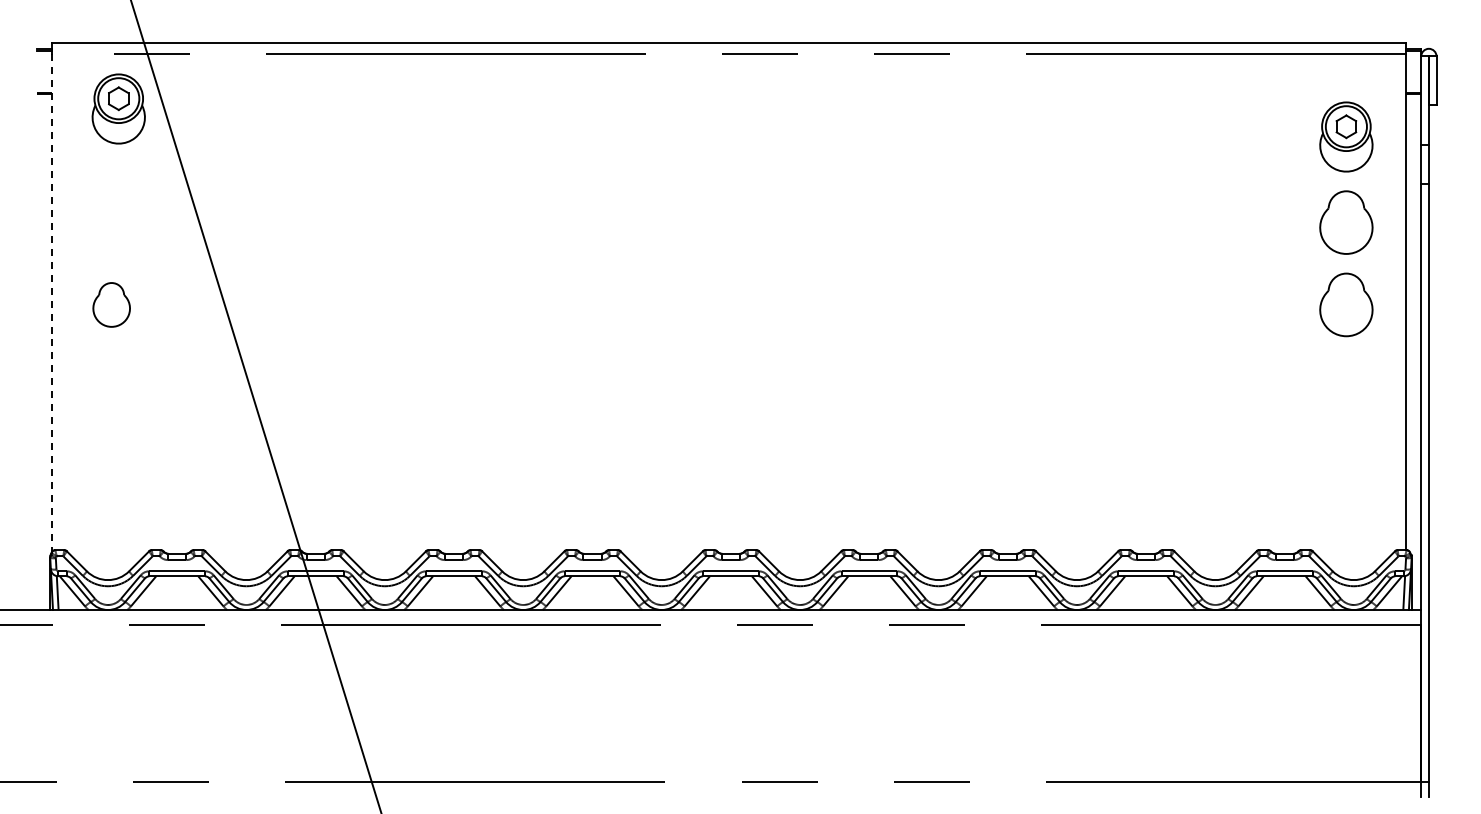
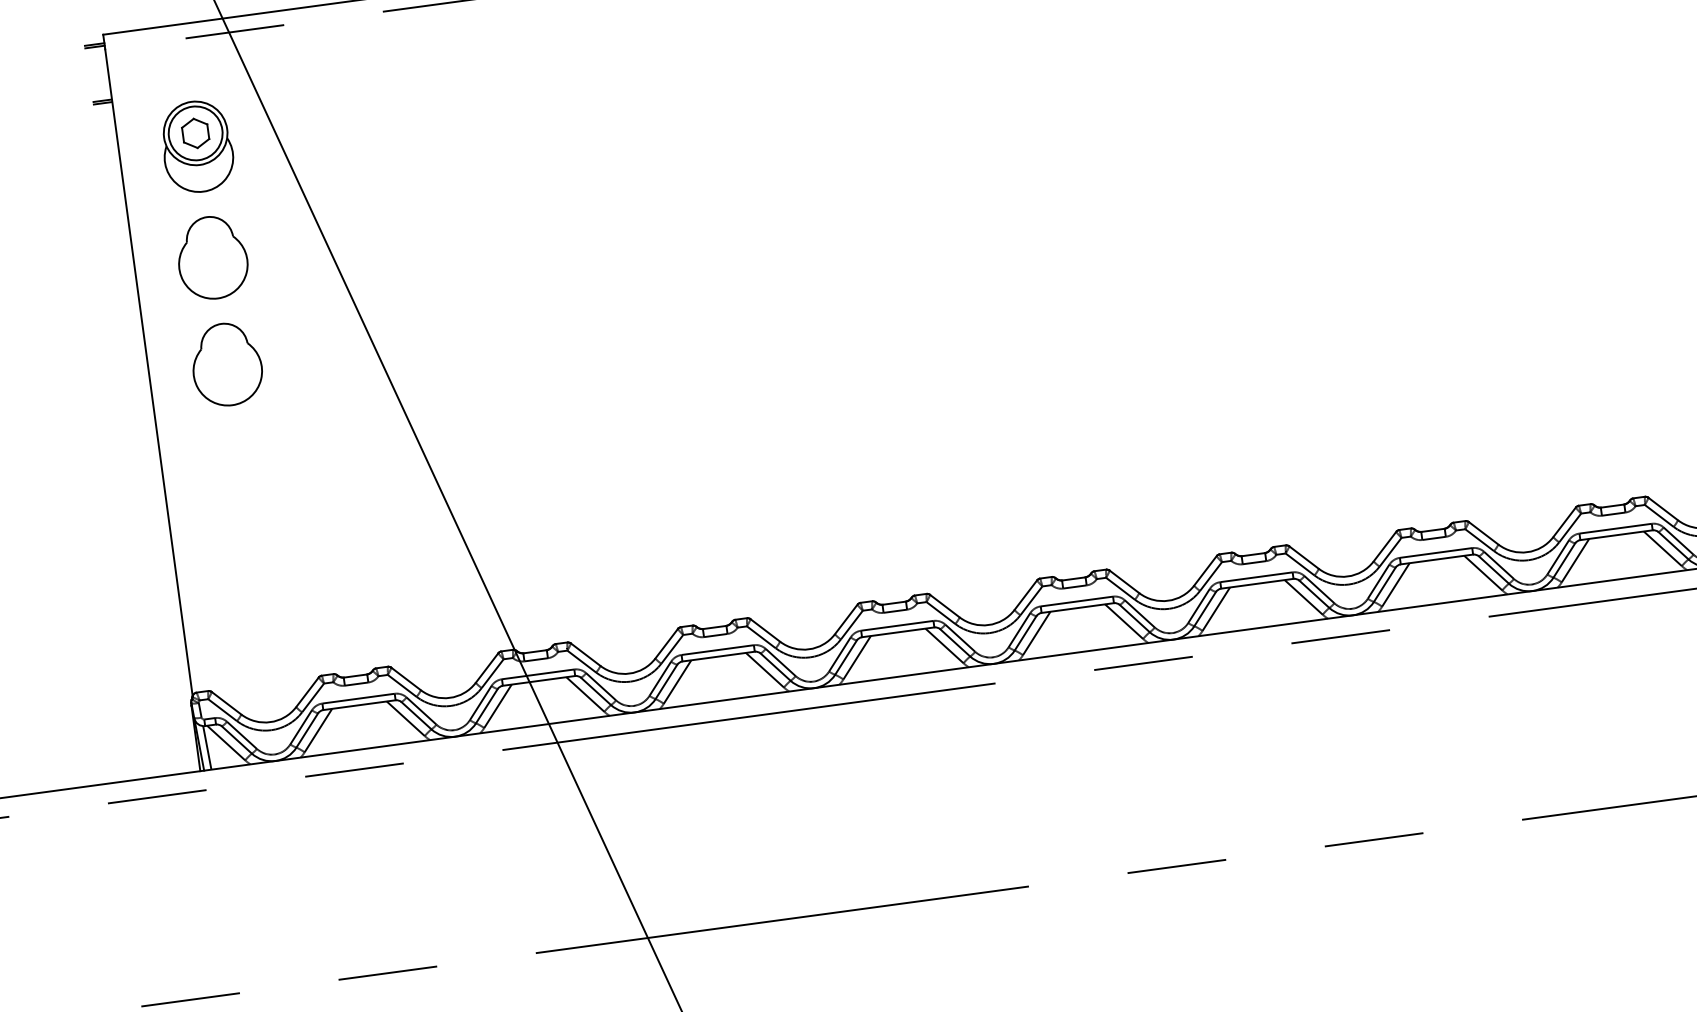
part: (118, 108) -> (197, 146), moved
part: (111, 222) -> (212, 257), added
line: (51, 303) -> (148, 373), dashed -> solid
part: (111, 304) -> (226, 364), size x1.43

